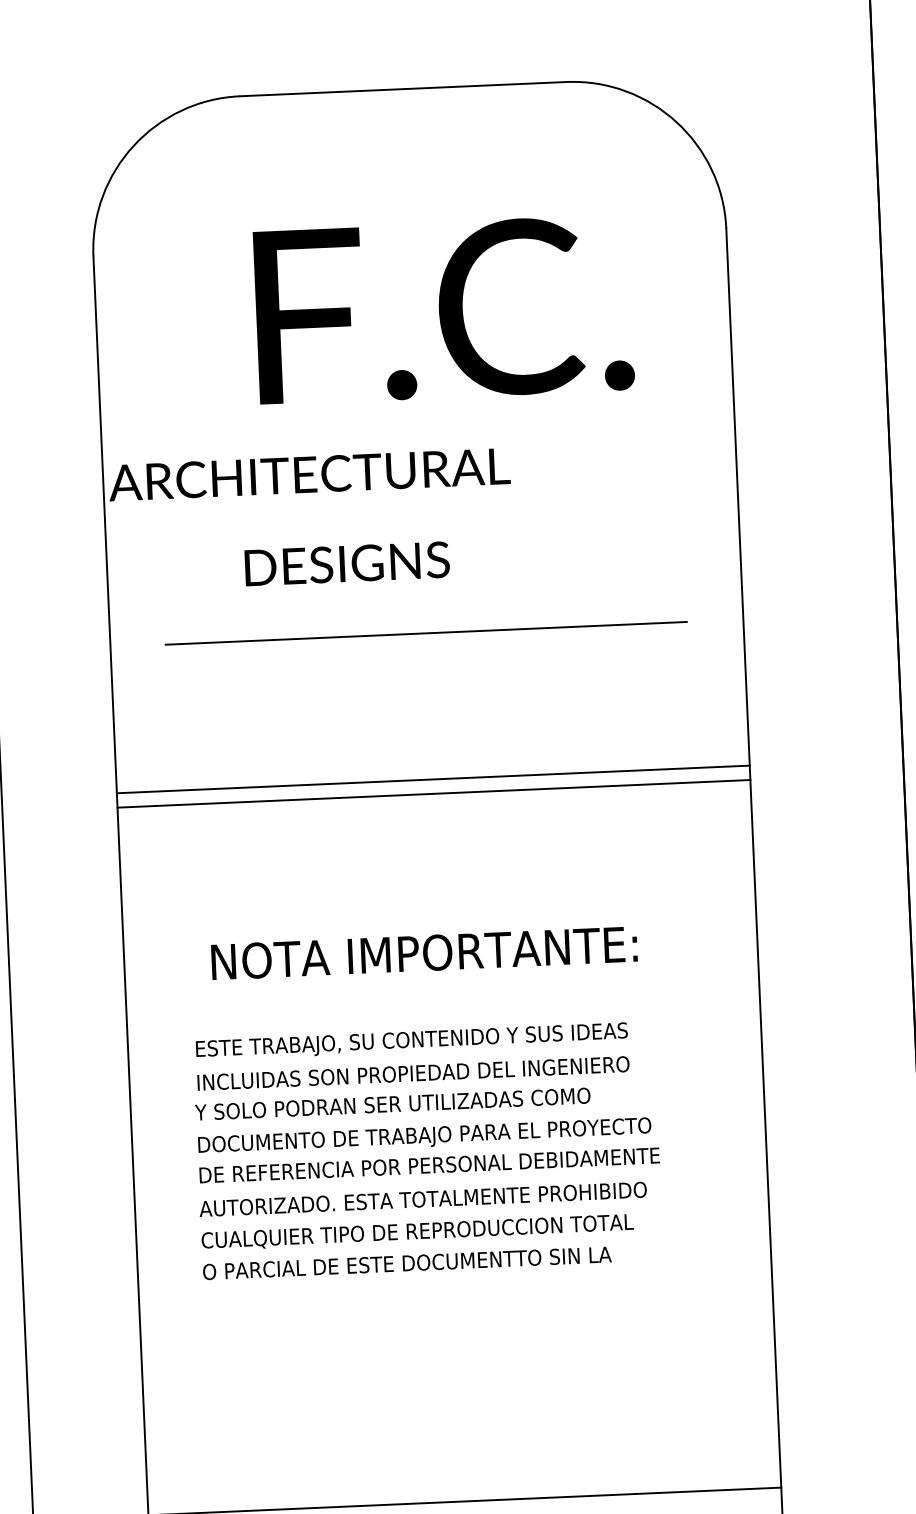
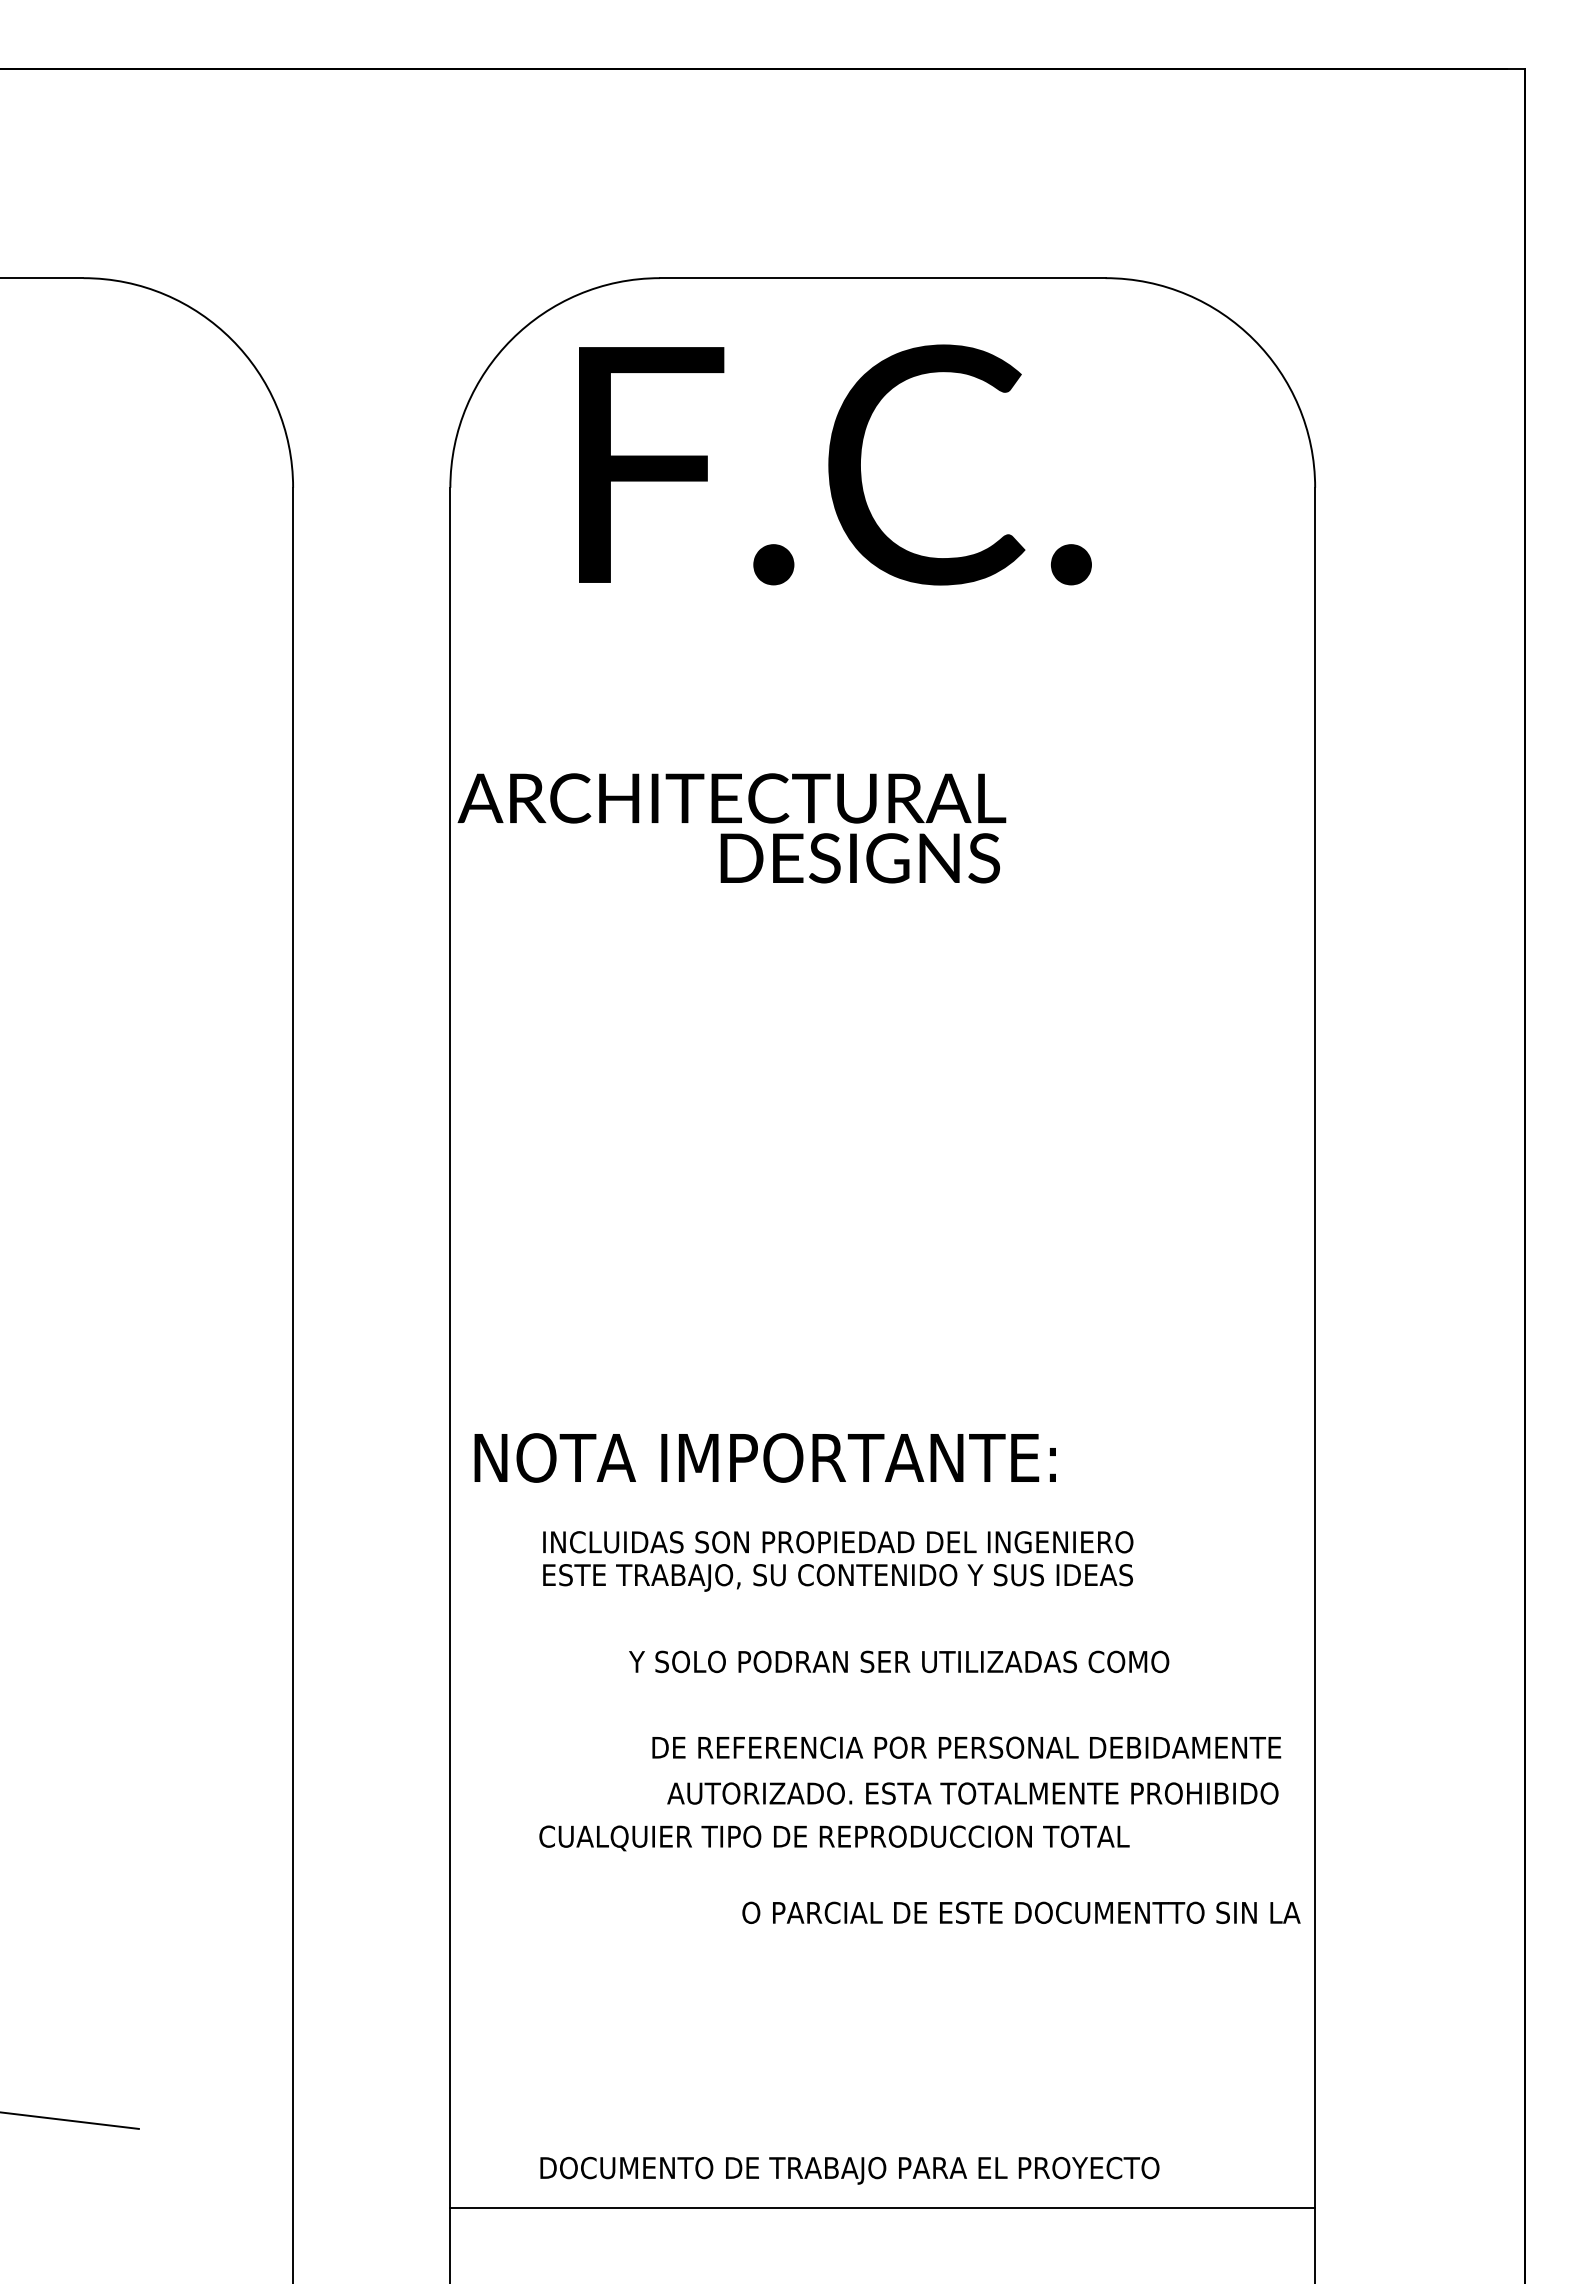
text: (444, 309) -> (835, 464), moved
text: (346, 564) -> (859, 858), moved
line: (426, 633) -> (881, 1021), removed
line: (433, 779) -> (882, 1221), removed
line: (433, 794) -> (882, 1241), removed
text: (423, 952) -> (764, 1457), moved
text: (413, 1073) -> (838, 1542), moved
text: (393, 1103) -> (899, 1661), moved
text: (424, 1136) -> (849, 2170), moved
text: (429, 1165) -> (966, 1747), moved
text: (422, 1199) -> (972, 1793), moved
text: (407, 1263) -> (1021, 1912), moved

